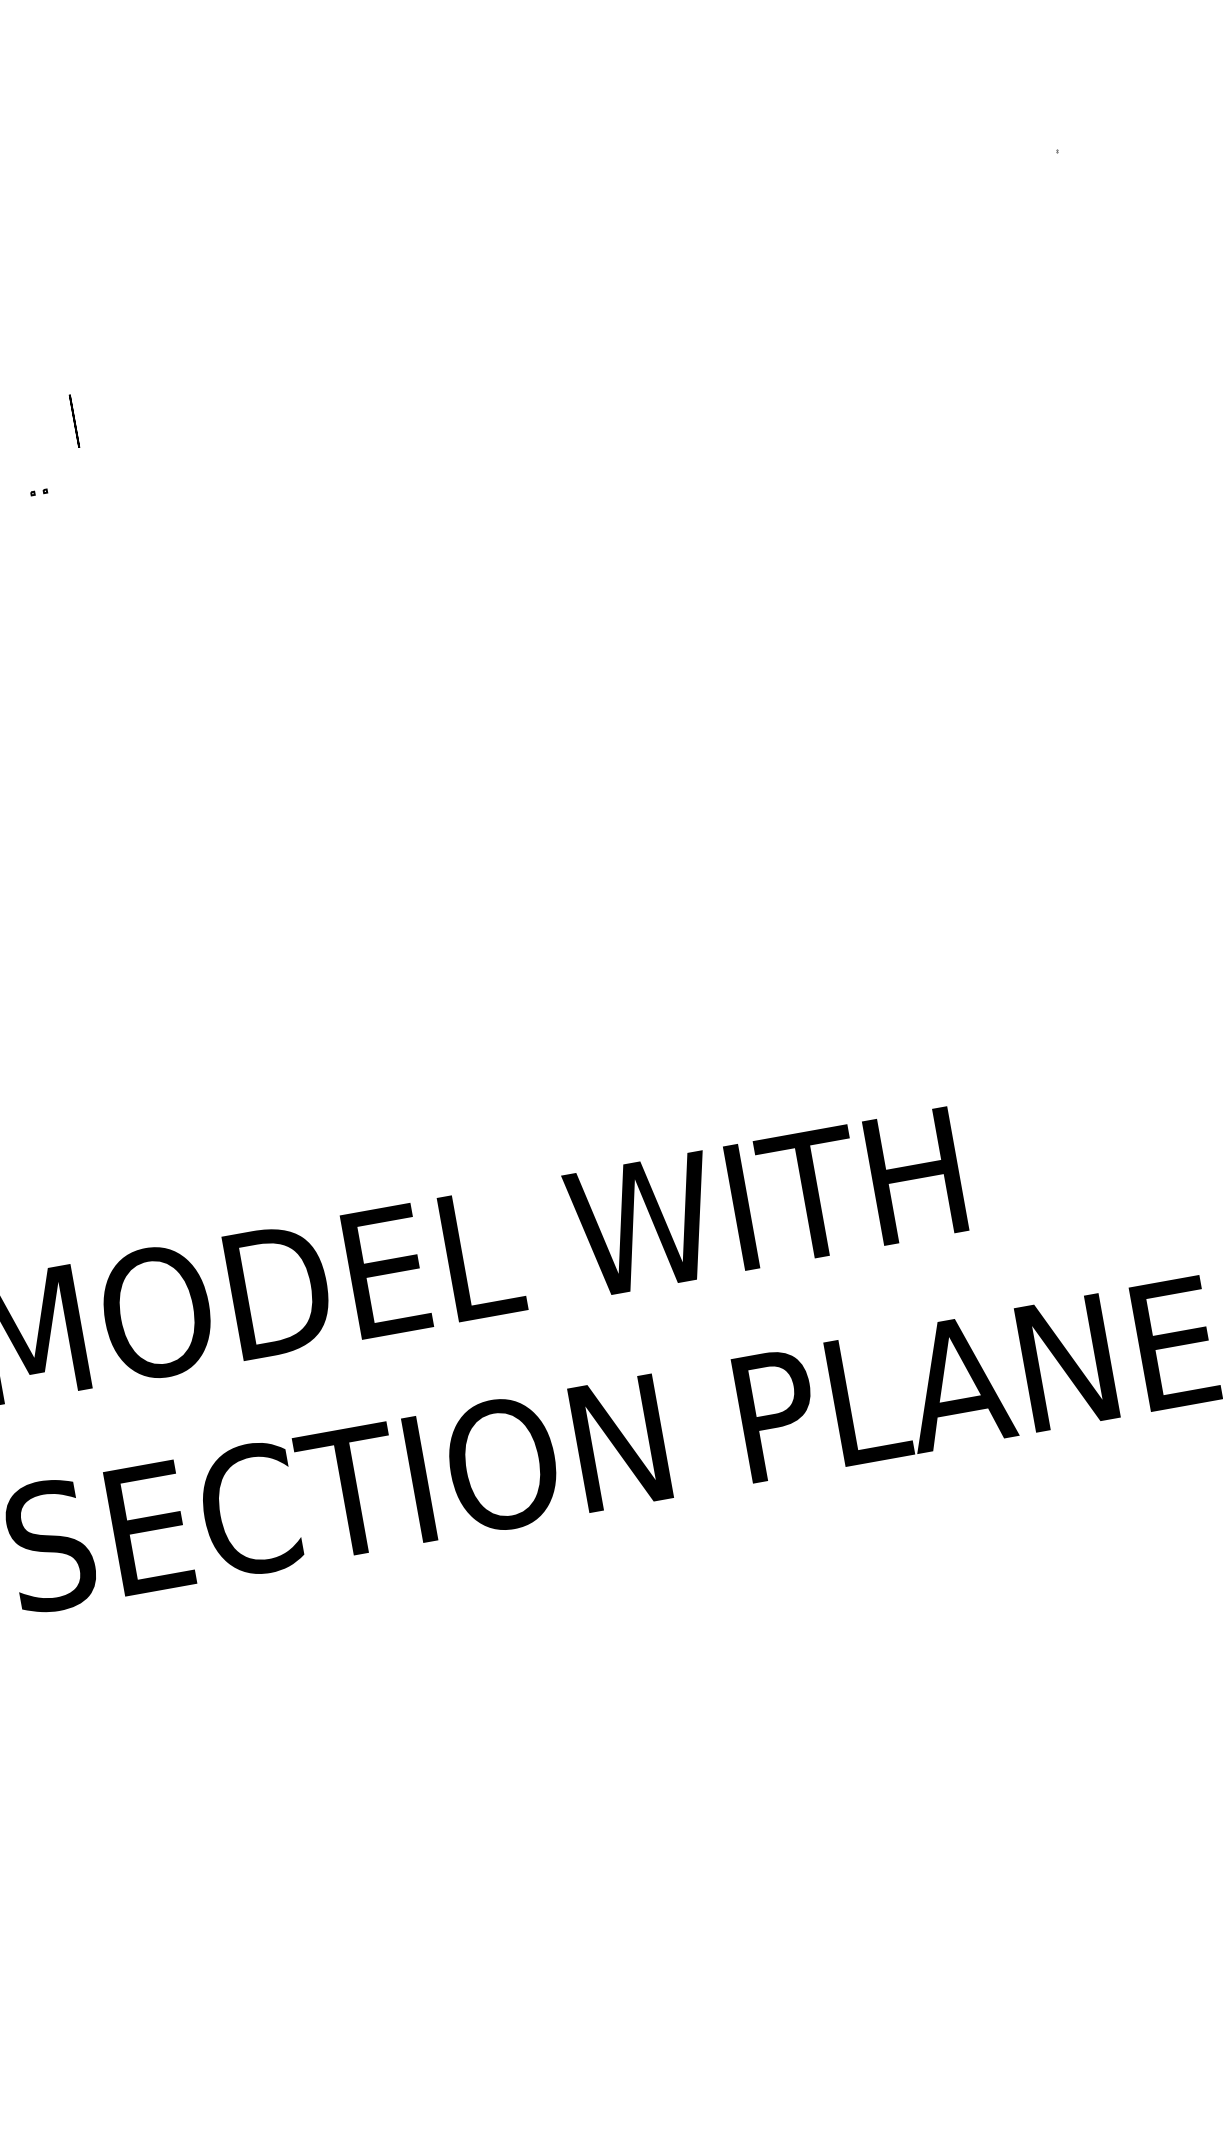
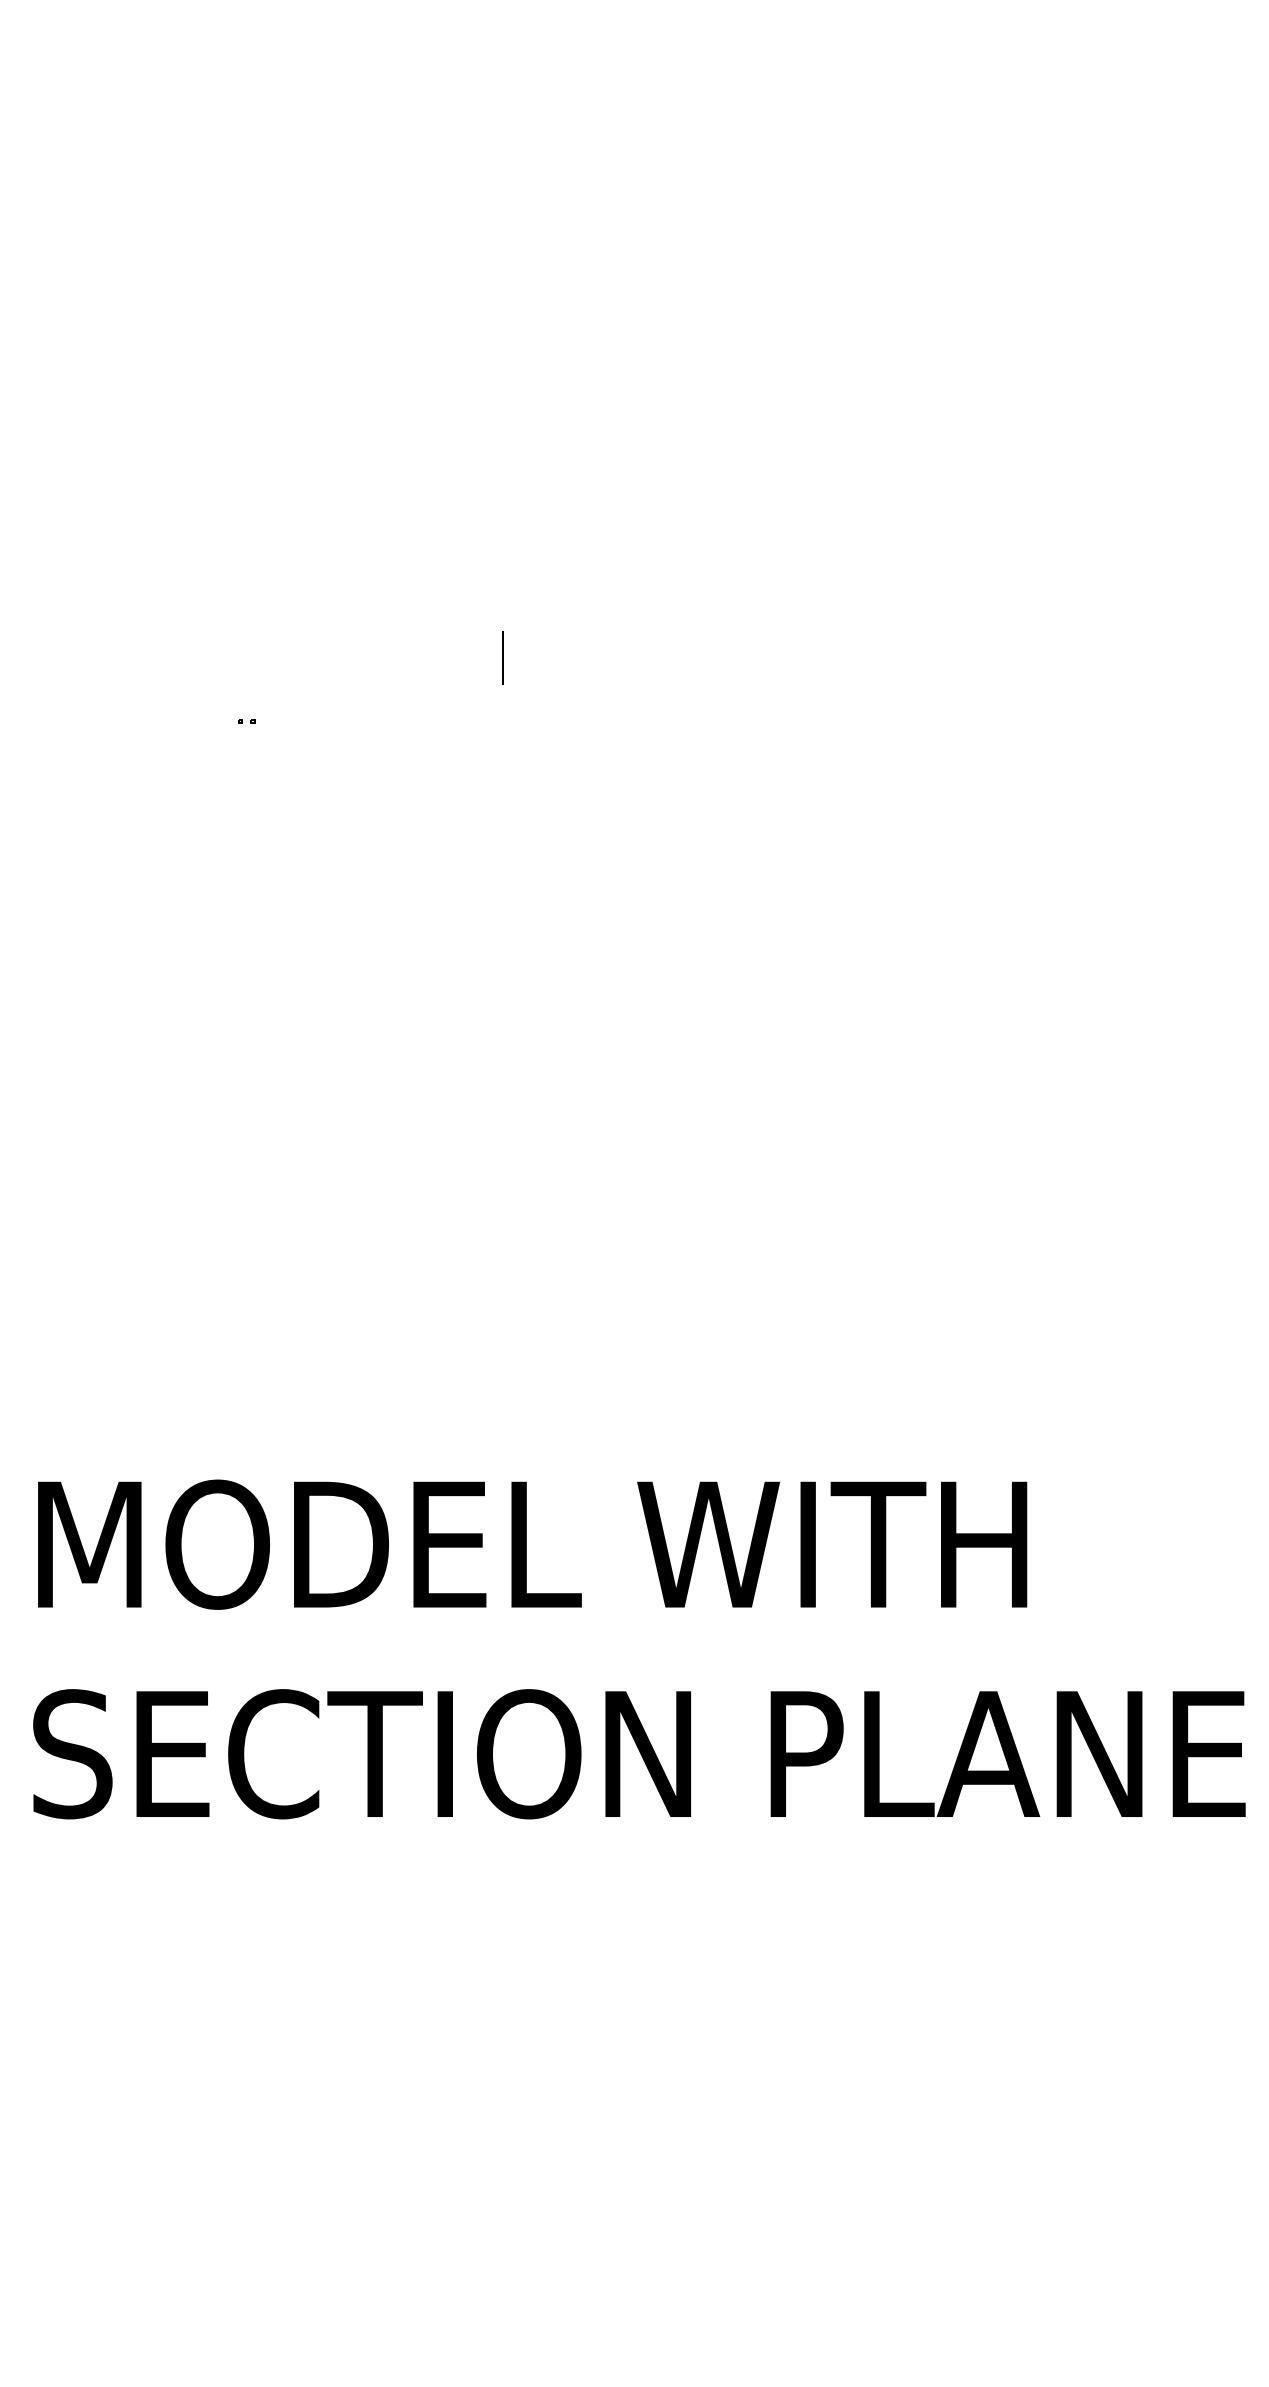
line: (74, 420) -> (502, 657), moved

